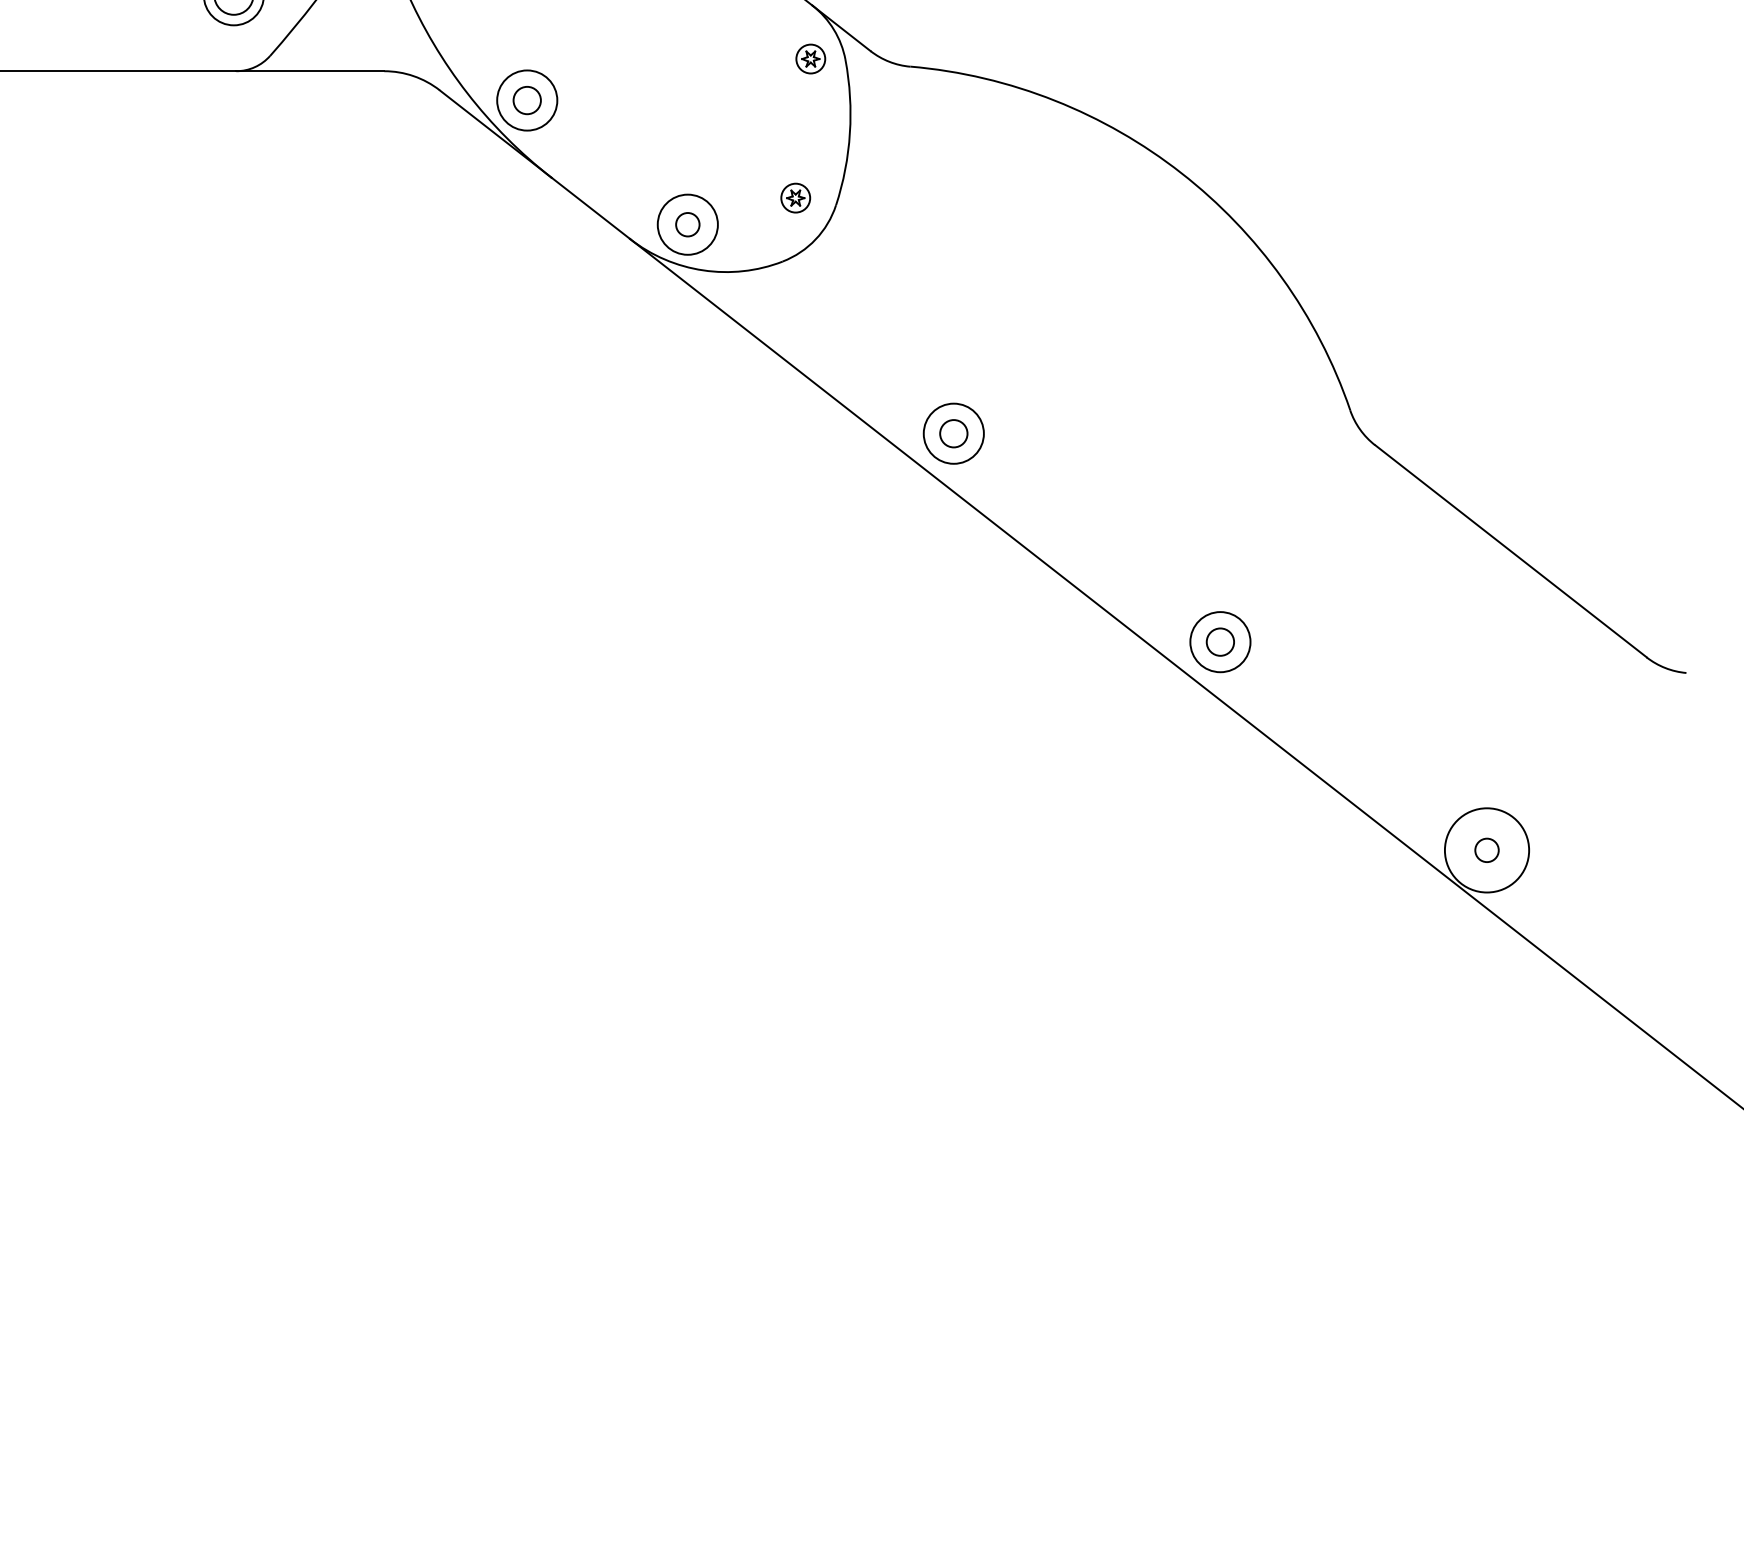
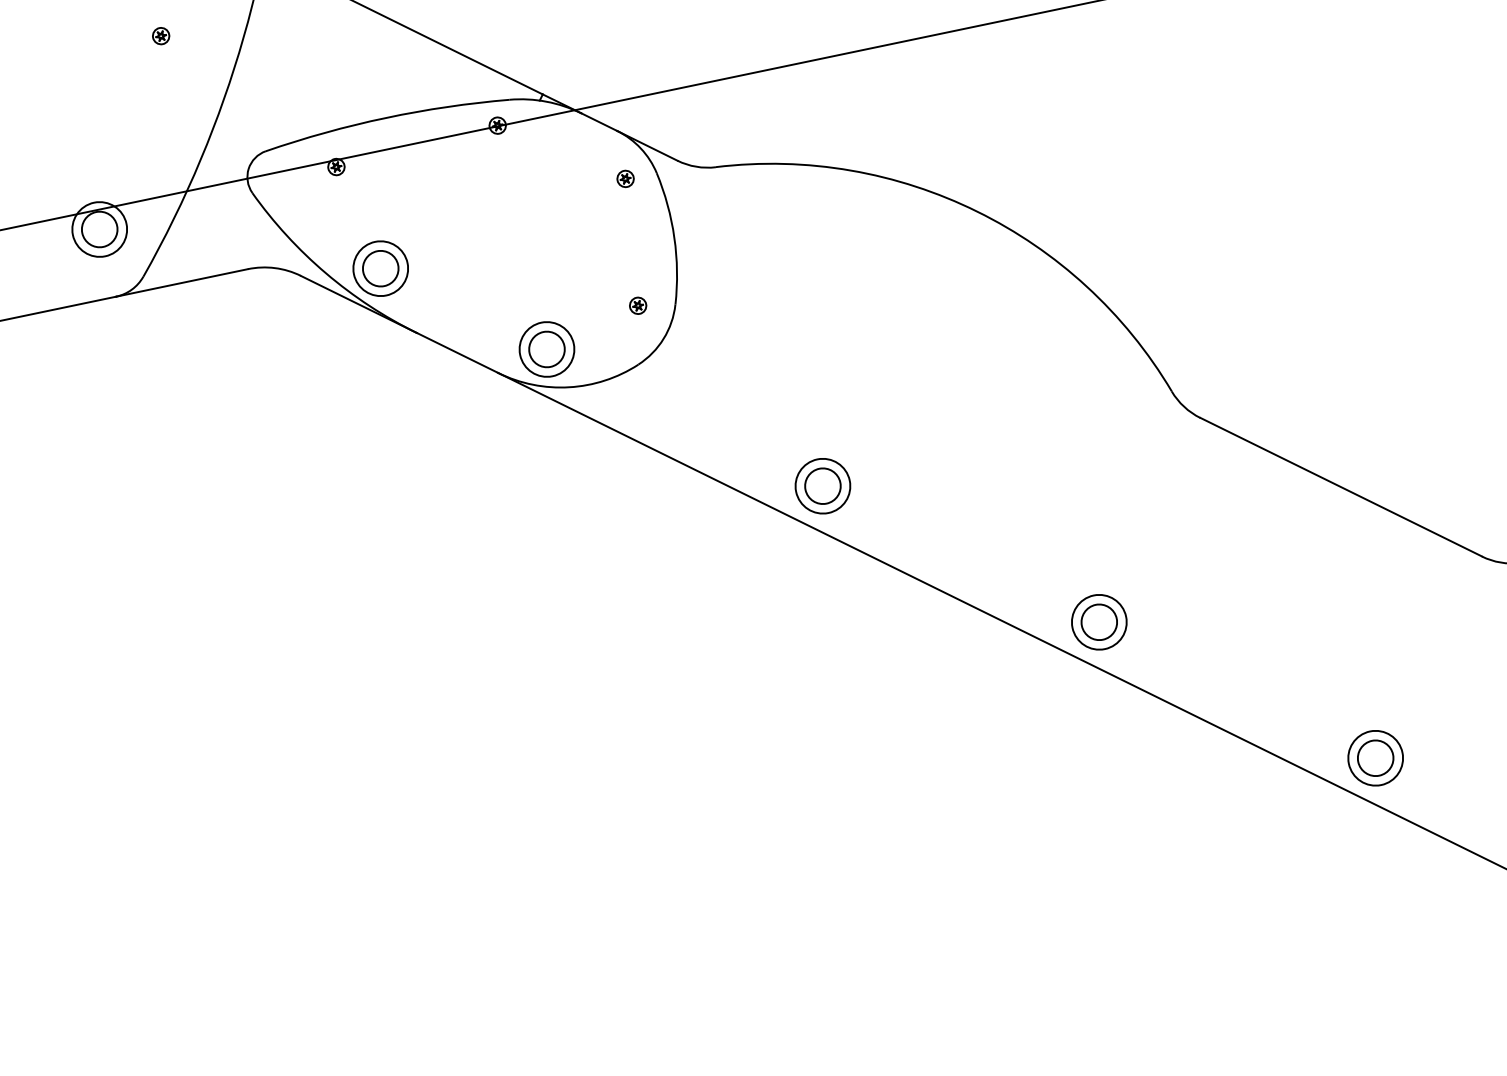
part: (810, 58) -> (625, 178), size x0.62
circle: (526, 100) -> (380, 268), size x1.43
part: (795, 198) -> (638, 306), size x0.62
circle: (687, 224) -> (546, 349), size x1.67
circle: (953, 433) -> (822, 486), size x1.43
circle: (1219, 641) -> (1098, 621), size x1.43
circle: (1486, 849) -> (1375, 757), size x1.67
circle: (1486, 850) -> (1375, 758), size x0.71

